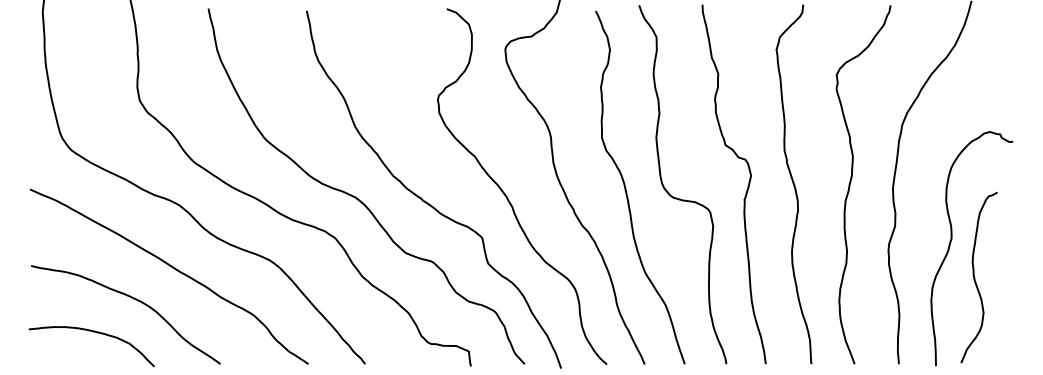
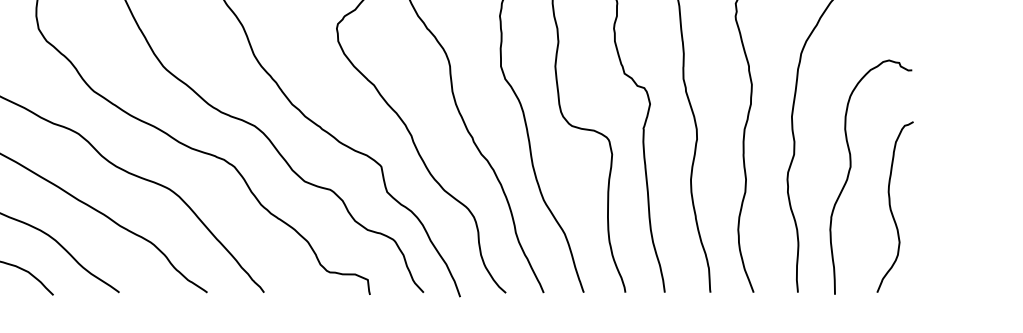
curve: (975, 277) -> (891, 206), moved

